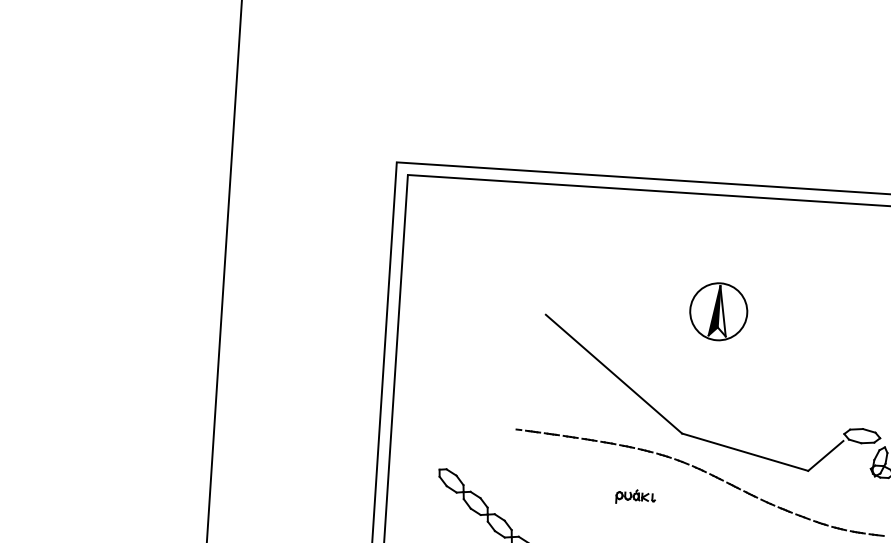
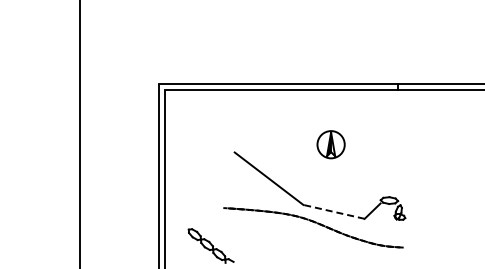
part: (717, 311) -> (330, 144), moved
line: (744, 451) -> (333, 211), solid -> dashed
part: (636, 496) -> (283, 236), removed

